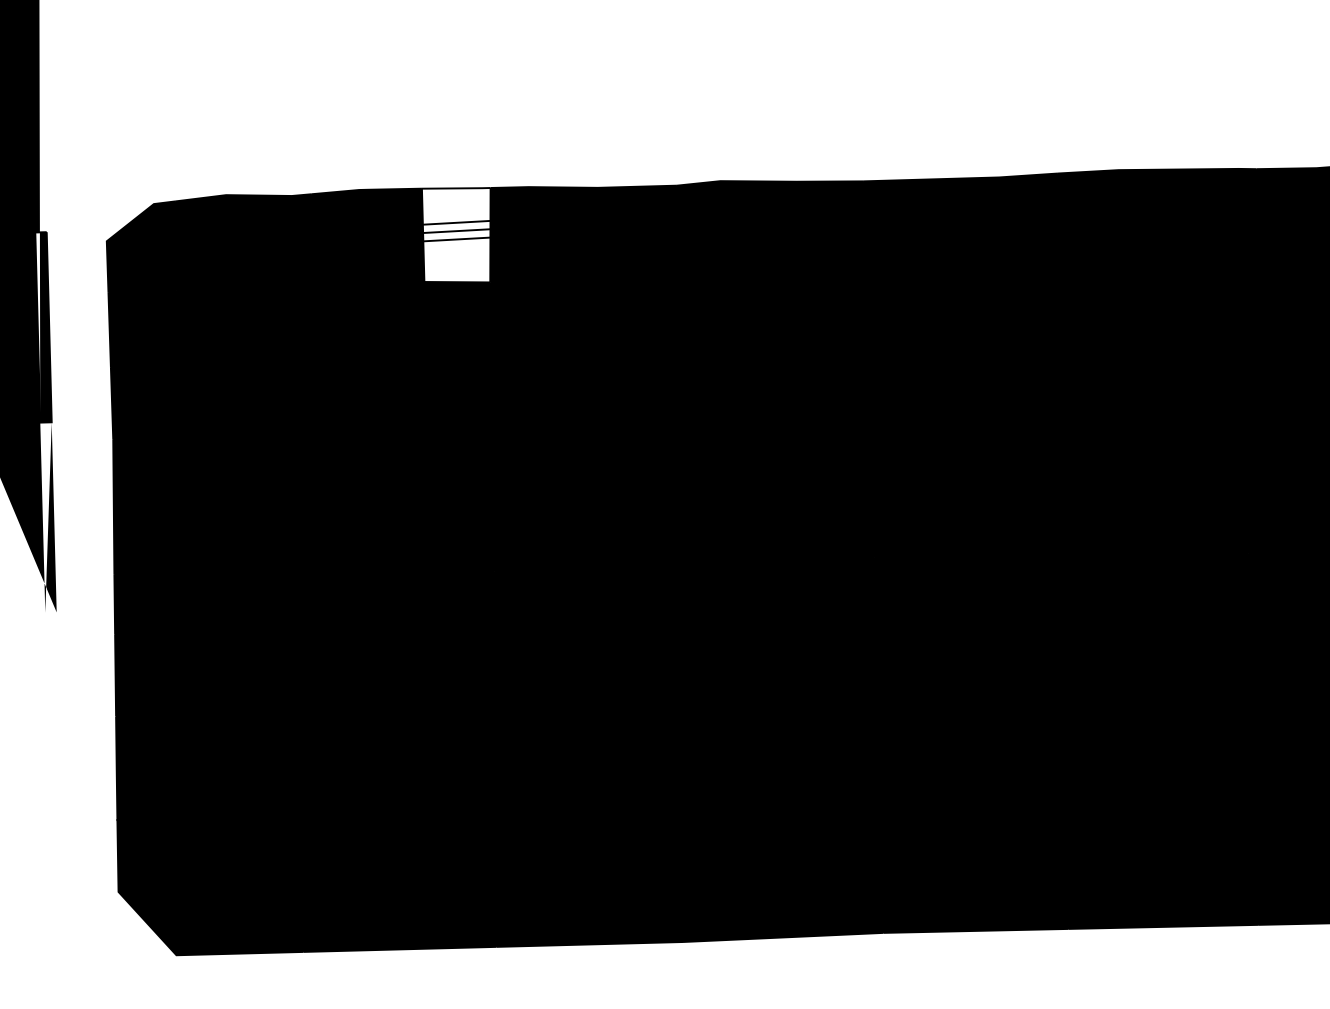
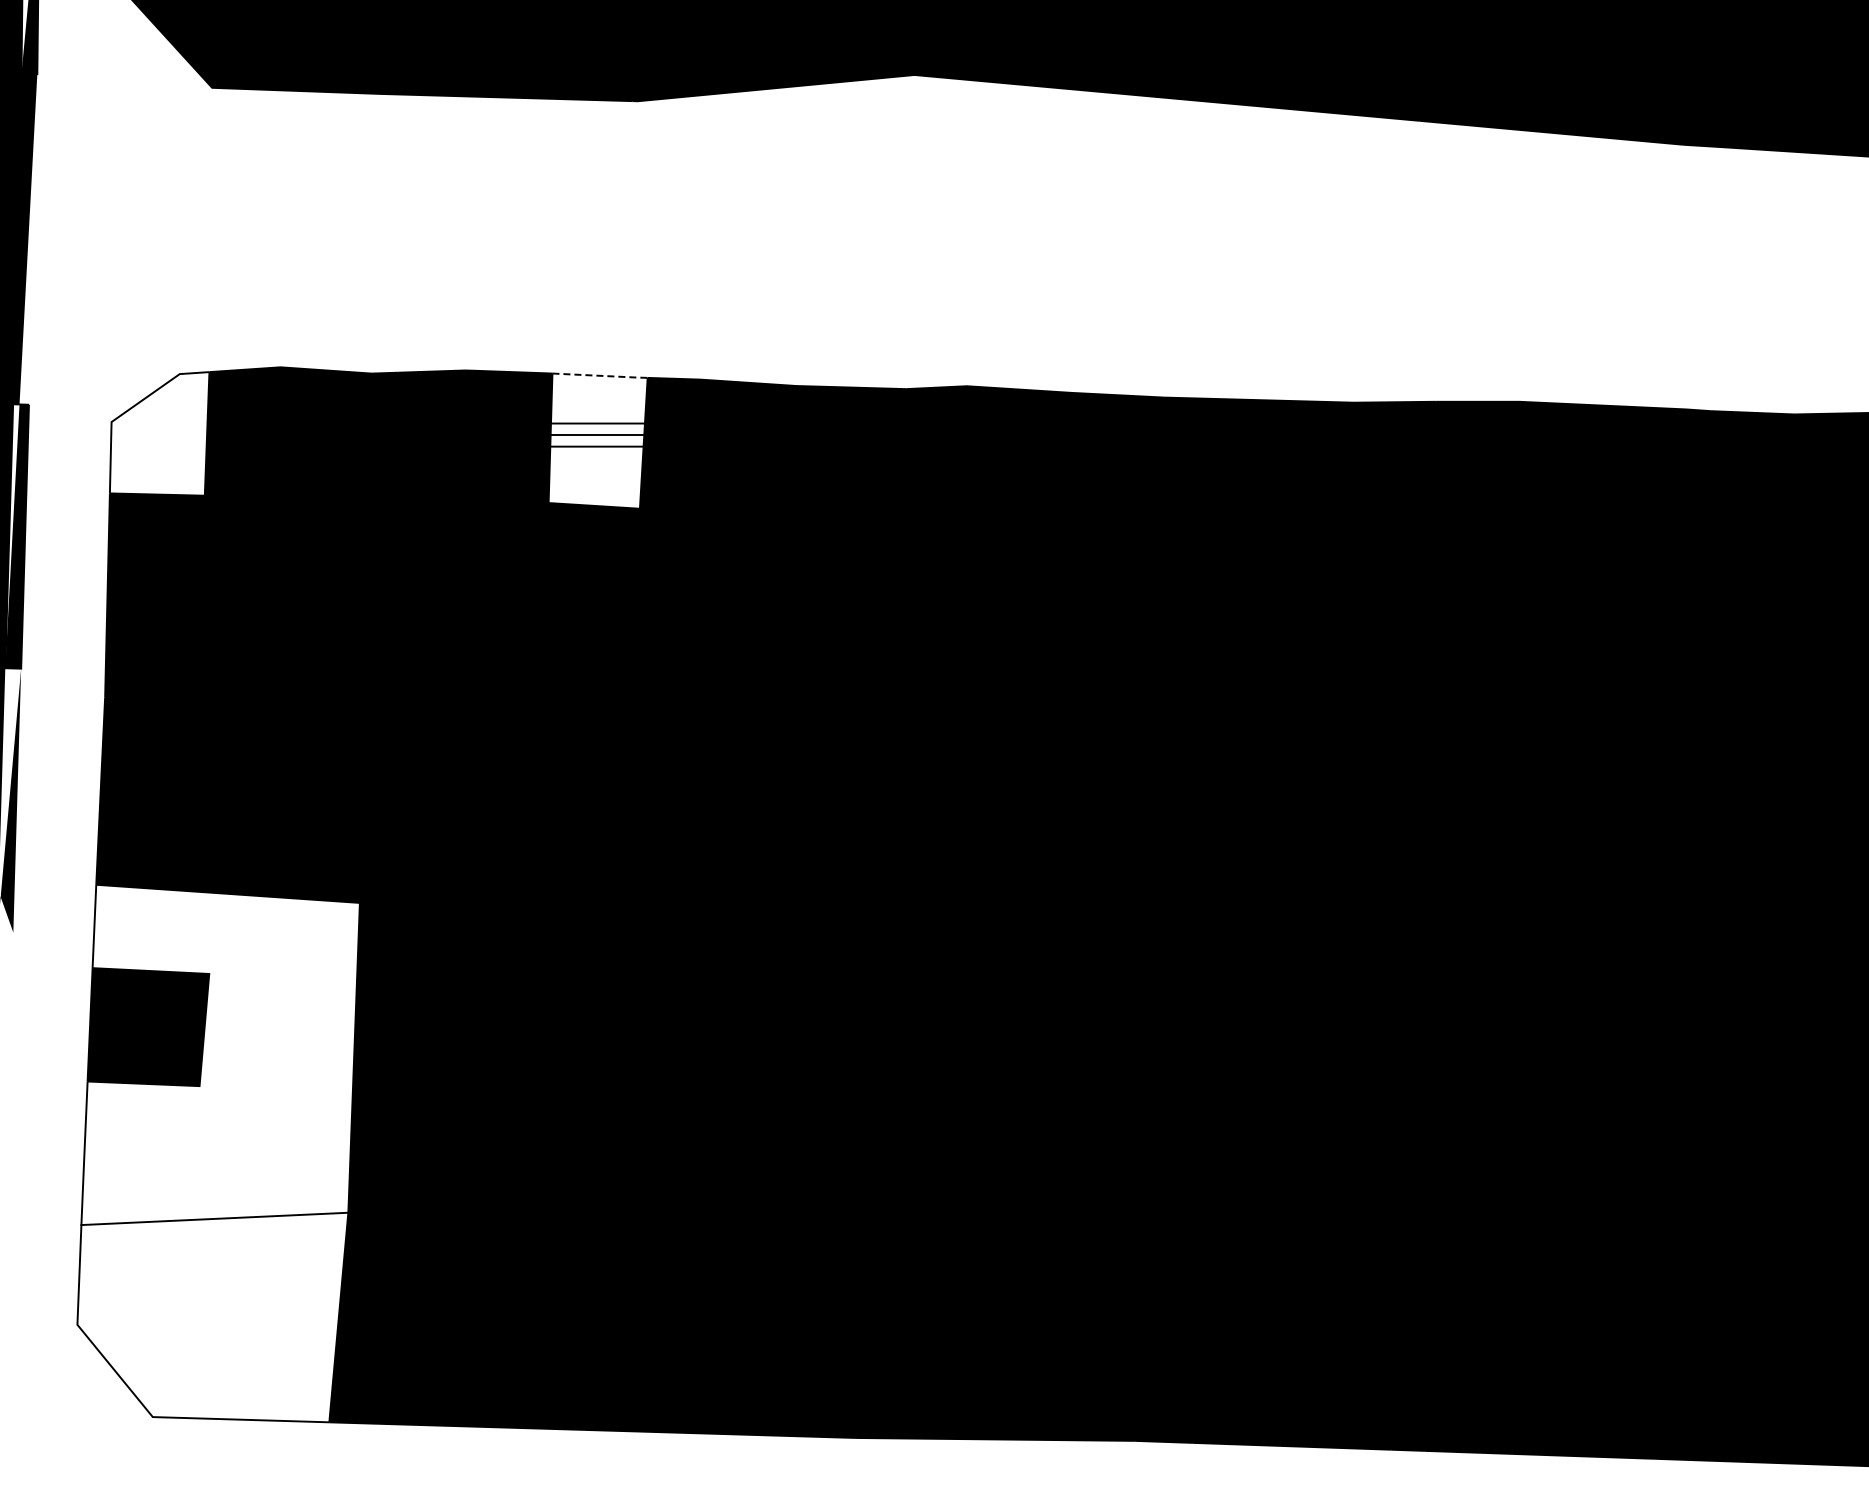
line: (457, 188) -> (601, 375), solid -> dashed
fill: (141, 247) -> (159, 433), removed
fill: (213, 763) -> (218, 1153), removed

